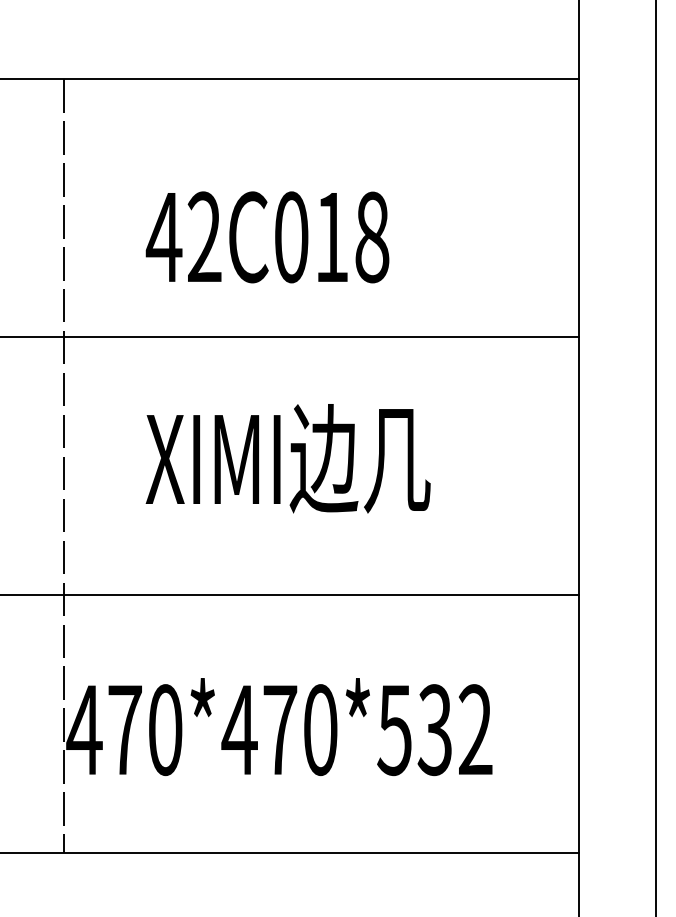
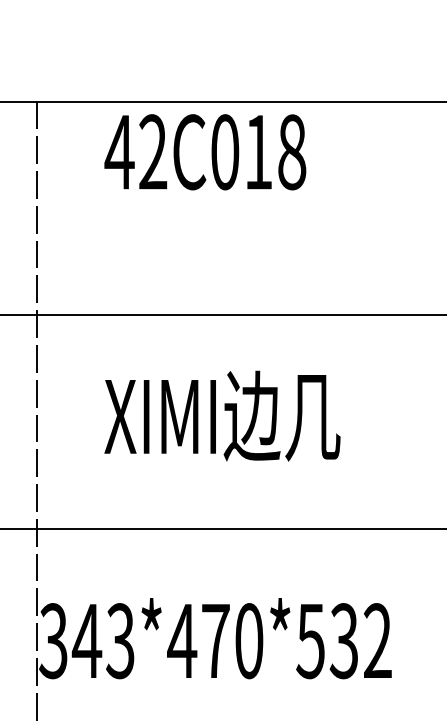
text: (267, 237) -> (205, 152), moved
text: (124, 730) -> (86, 641), 470*470*532 -> 343*470*532

